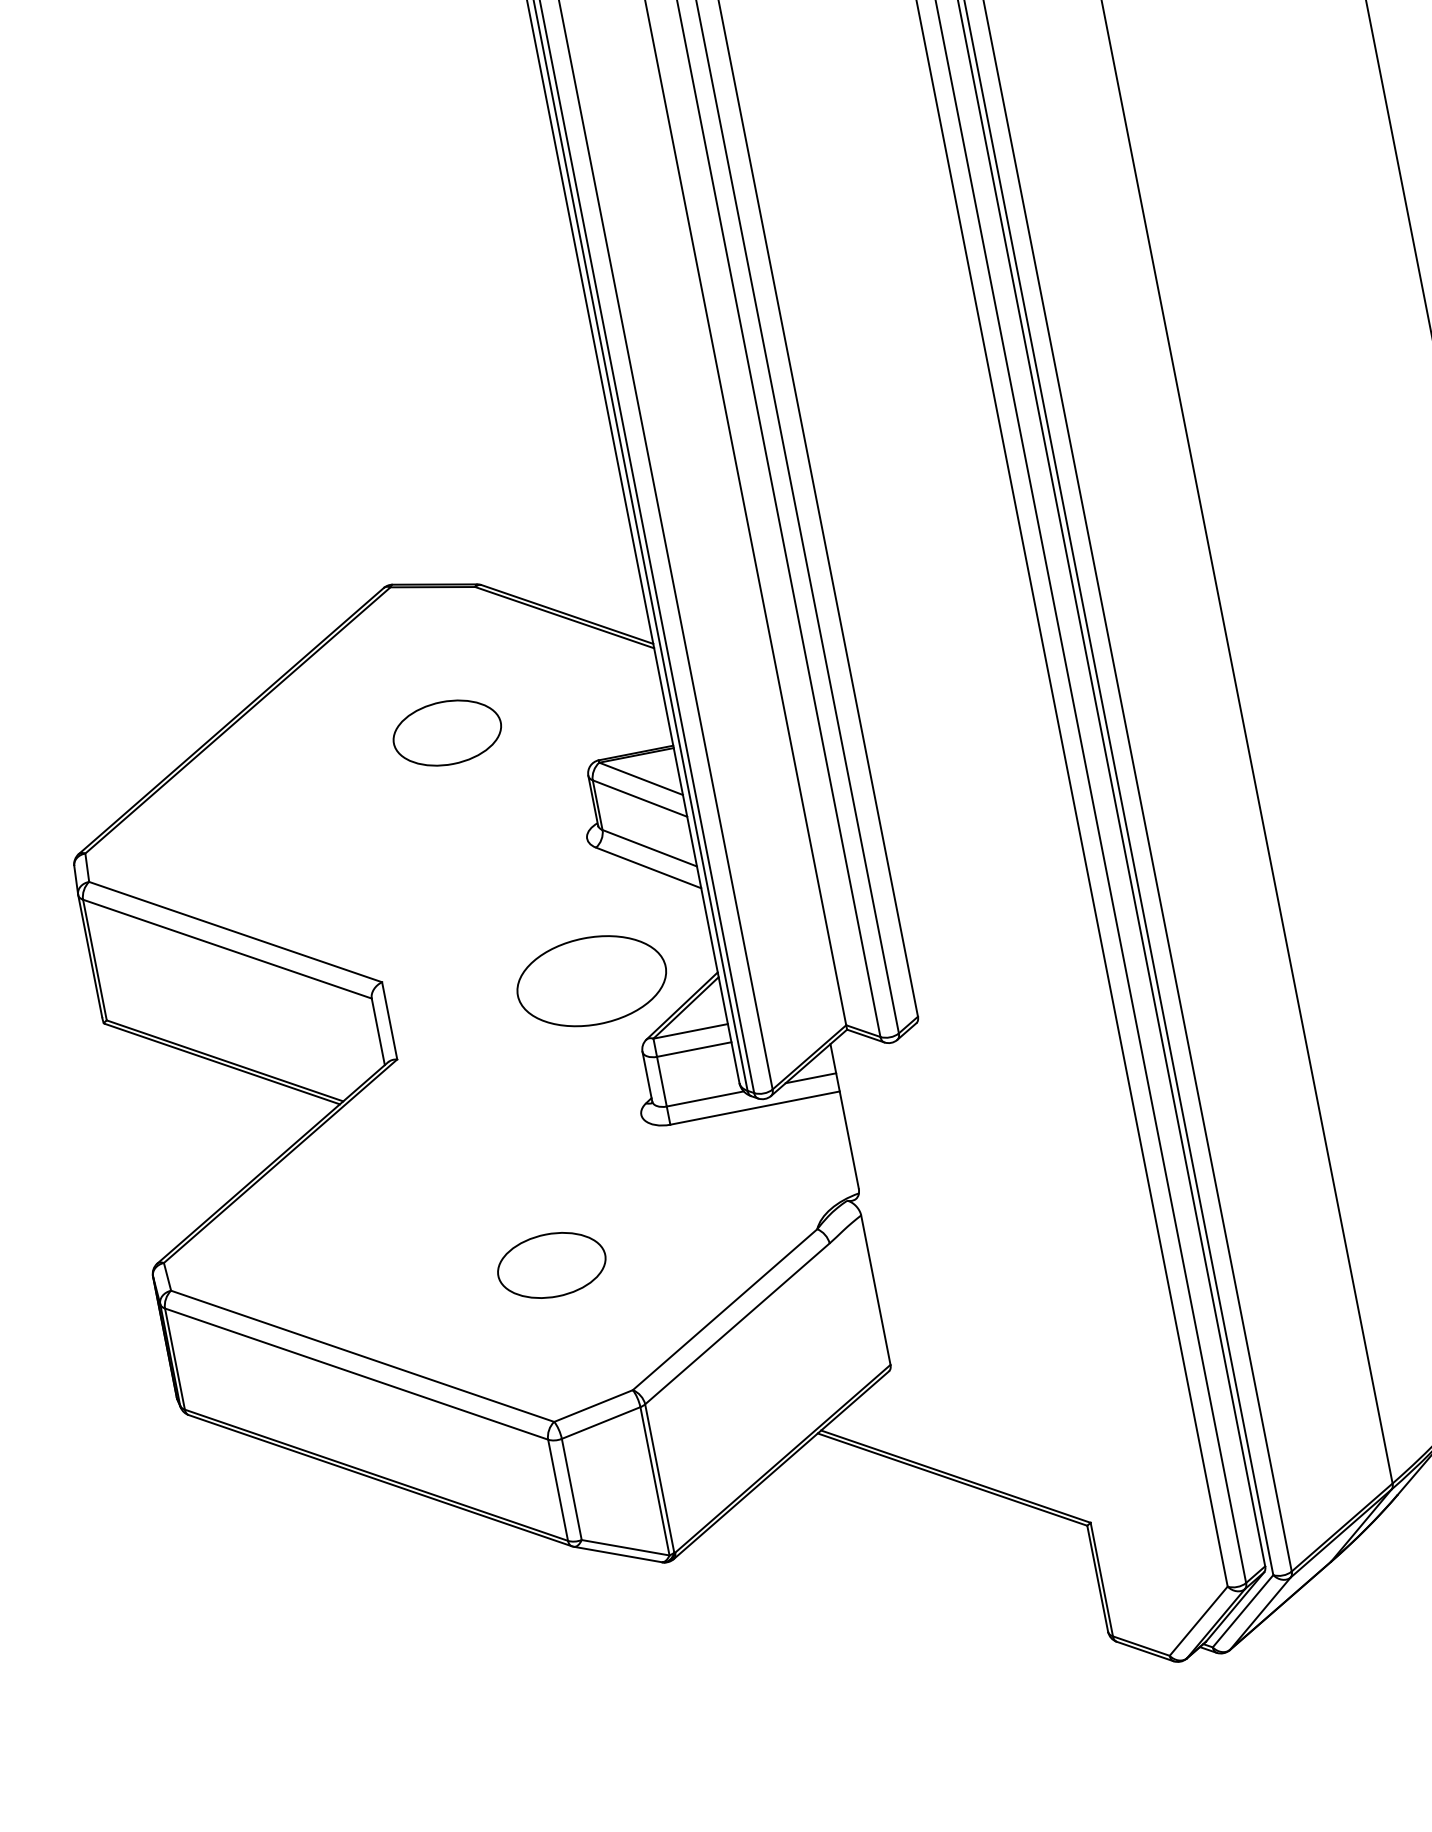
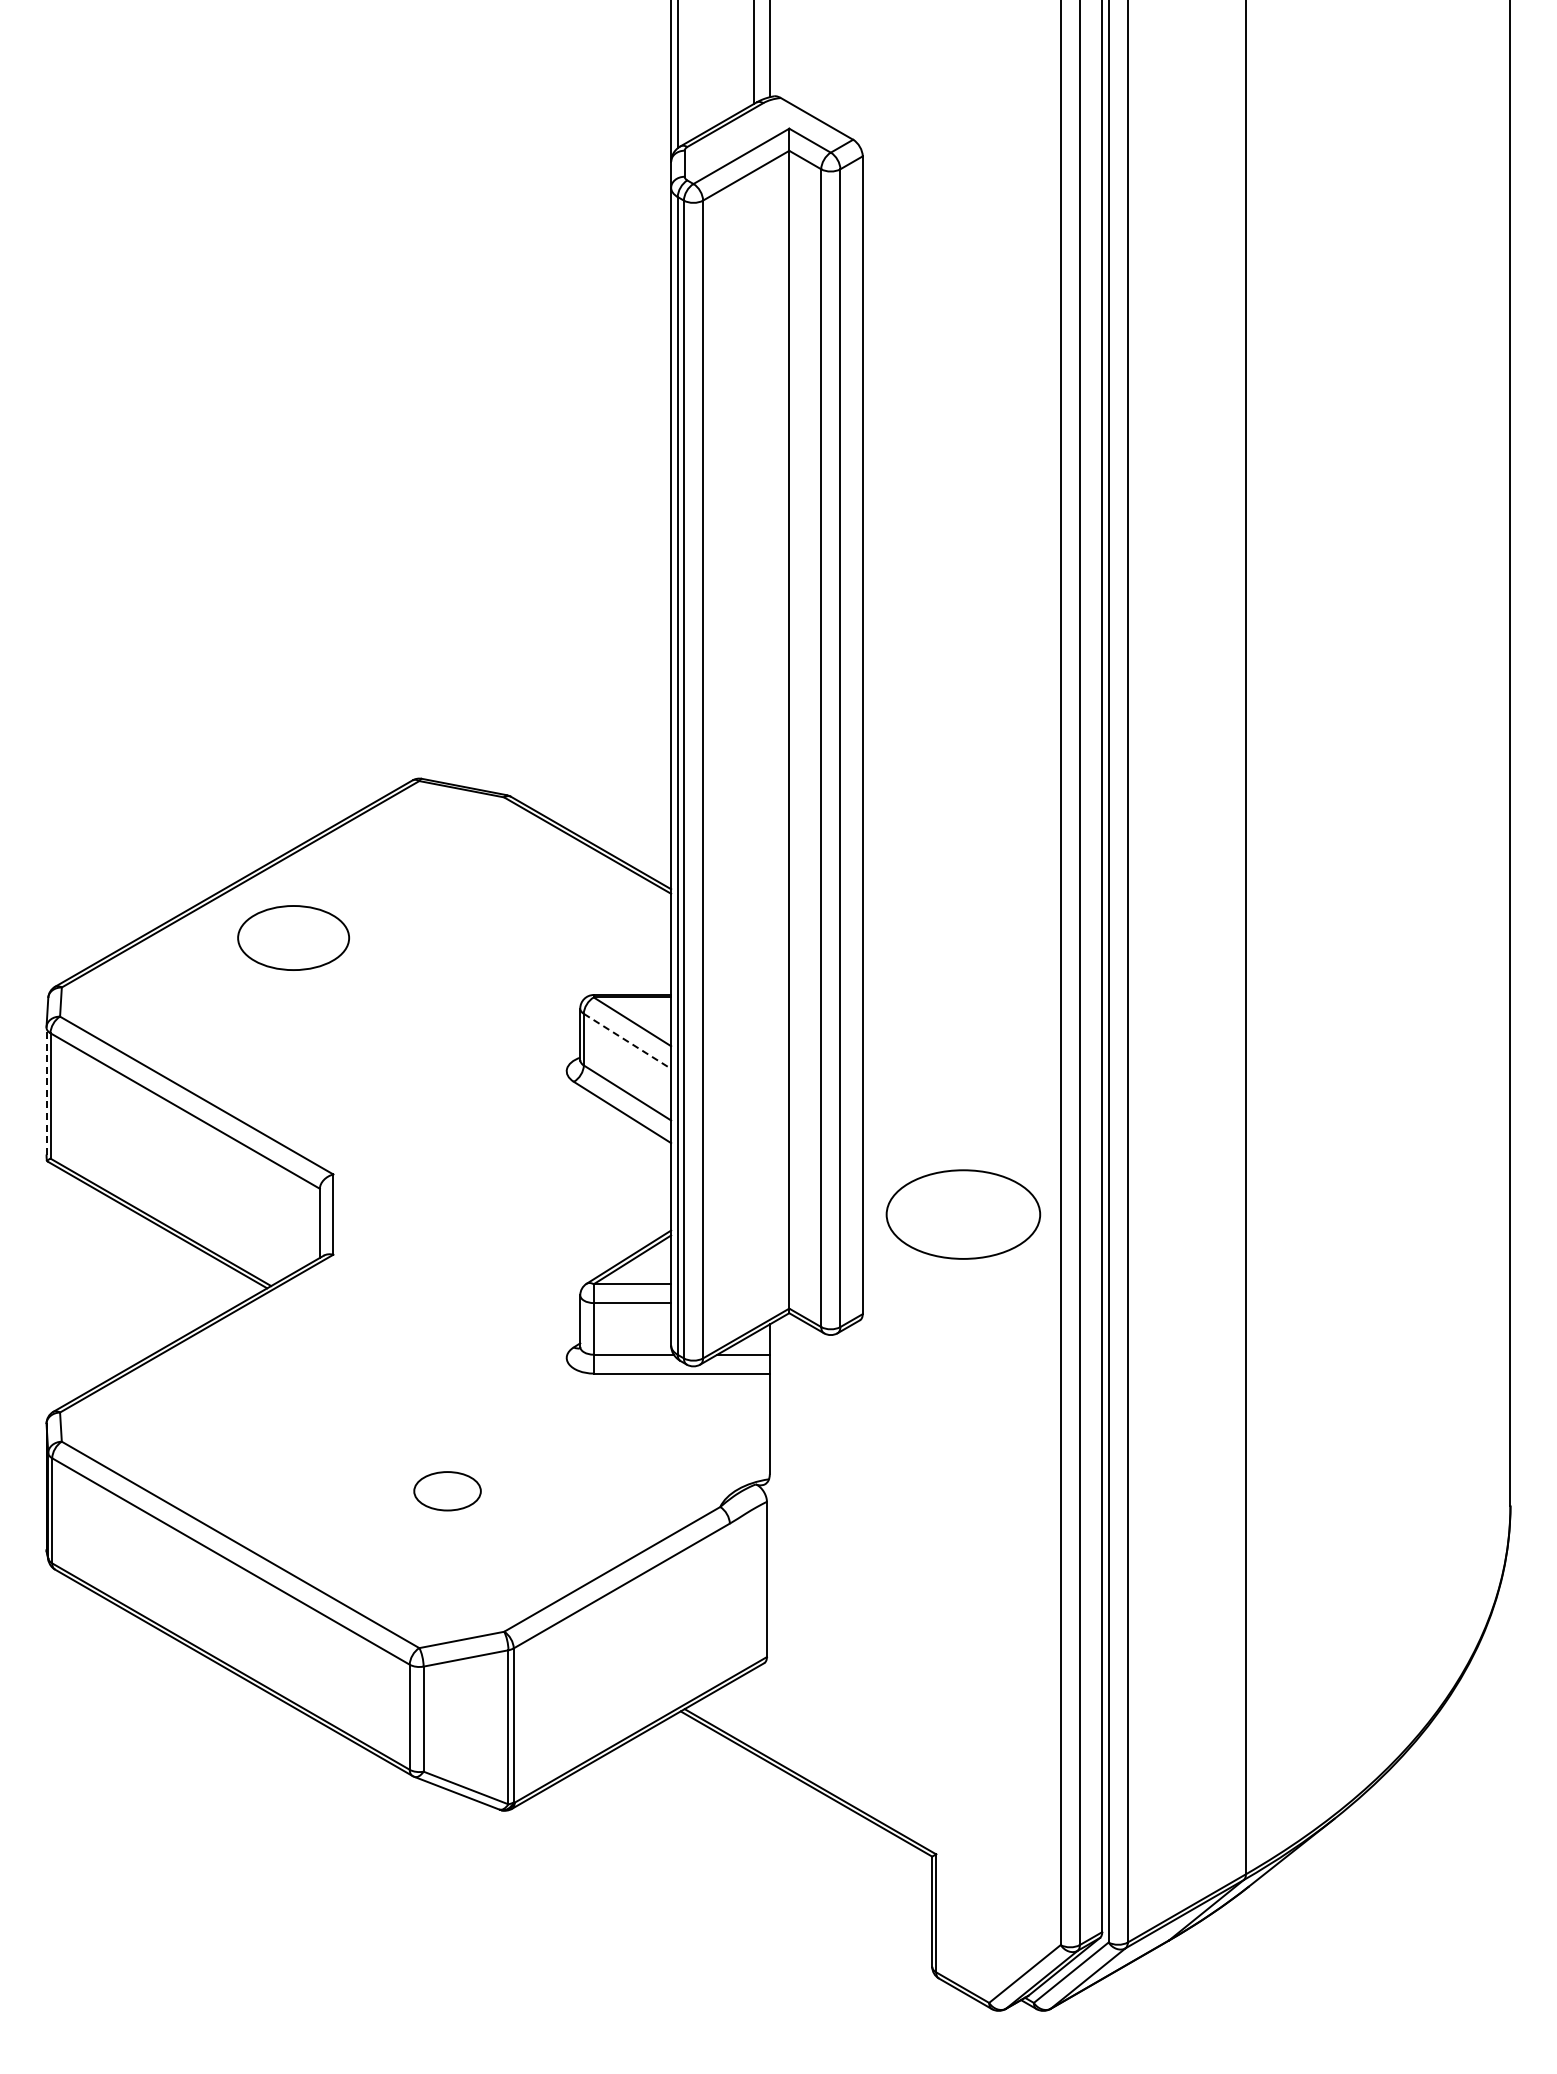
part: (447, 732) -> (293, 937), moved
line: (640, 798) -> (627, 1041), solid -> dashed
line: (90, 955) -> (46, 1090), solid -> dashed
part: (591, 981) -> (963, 1214), moved
part: (551, 1265) -> (447, 1491), size x0.6

